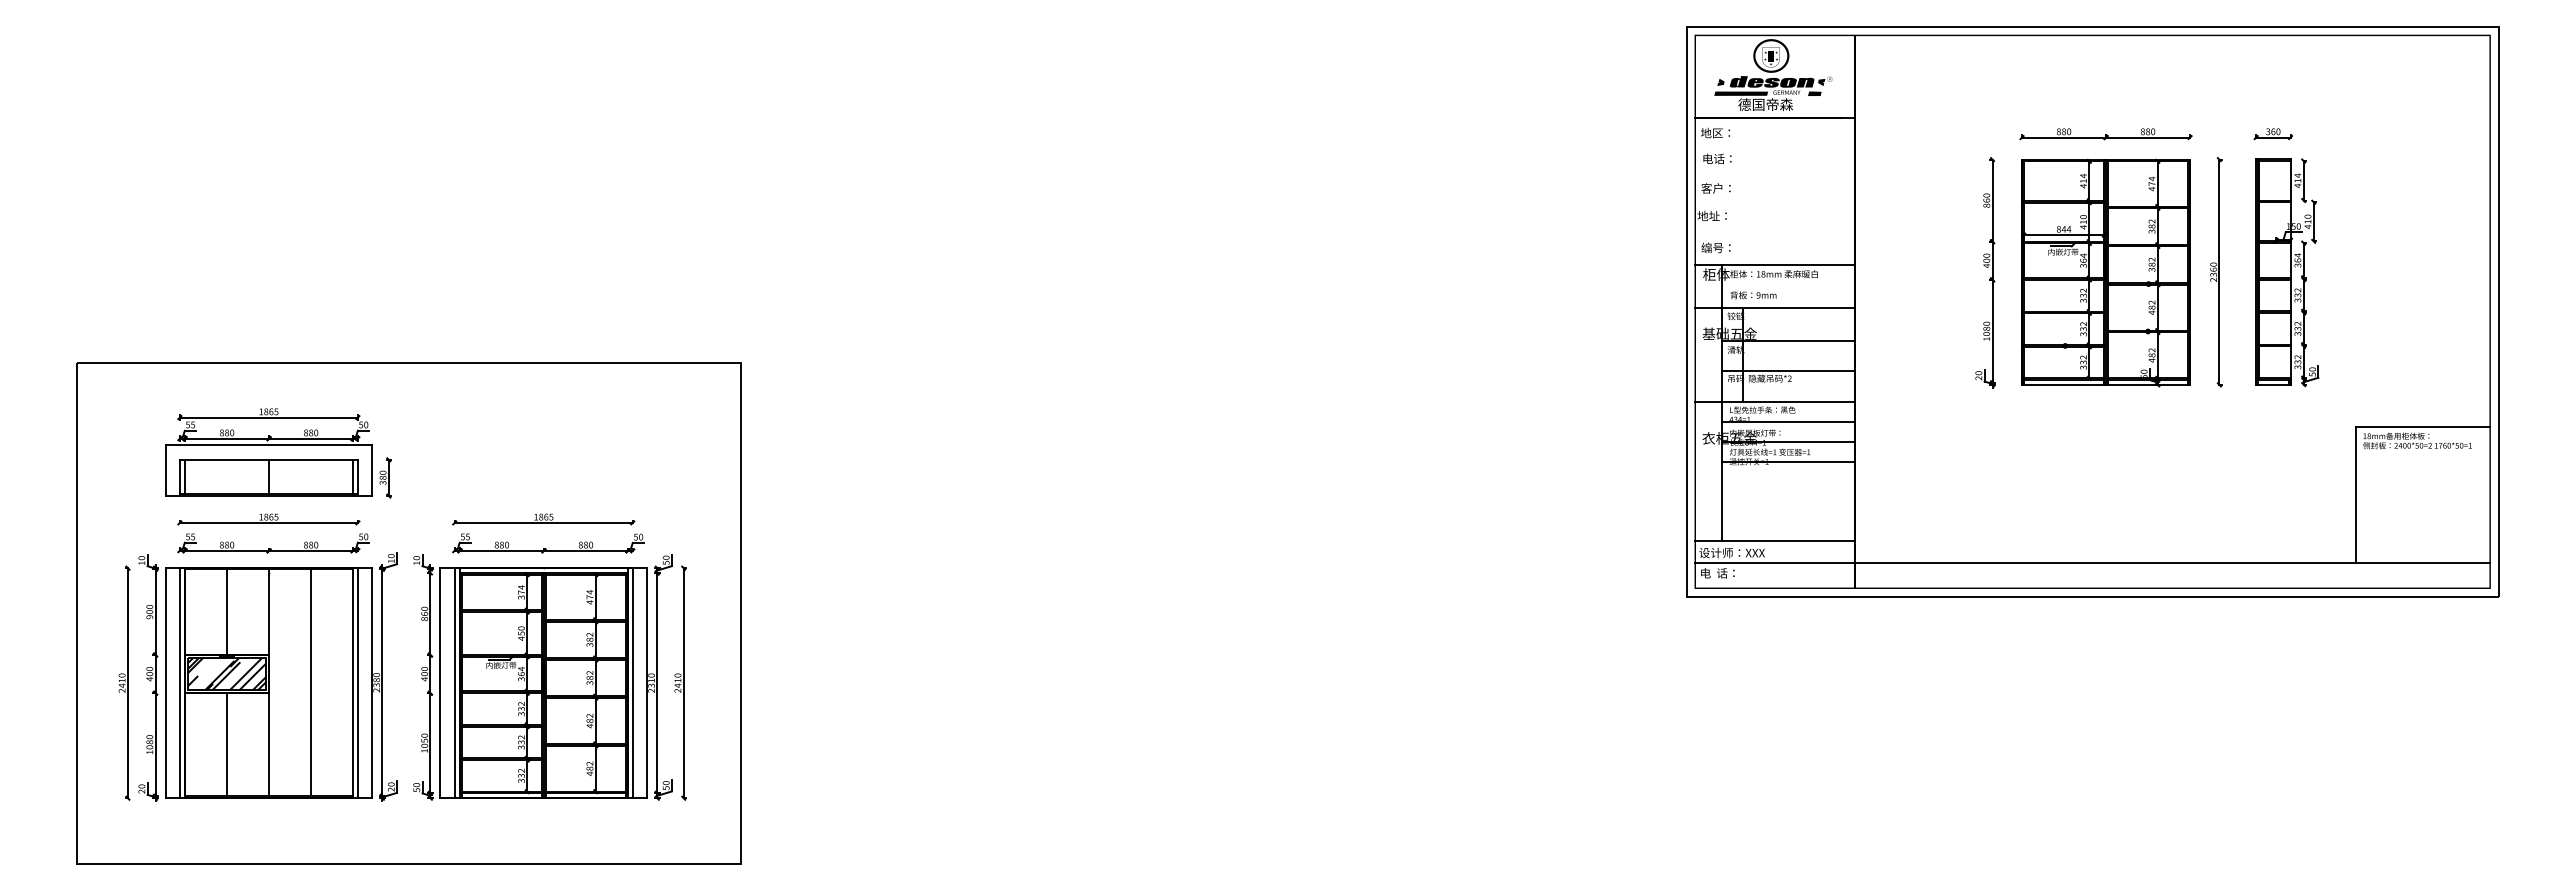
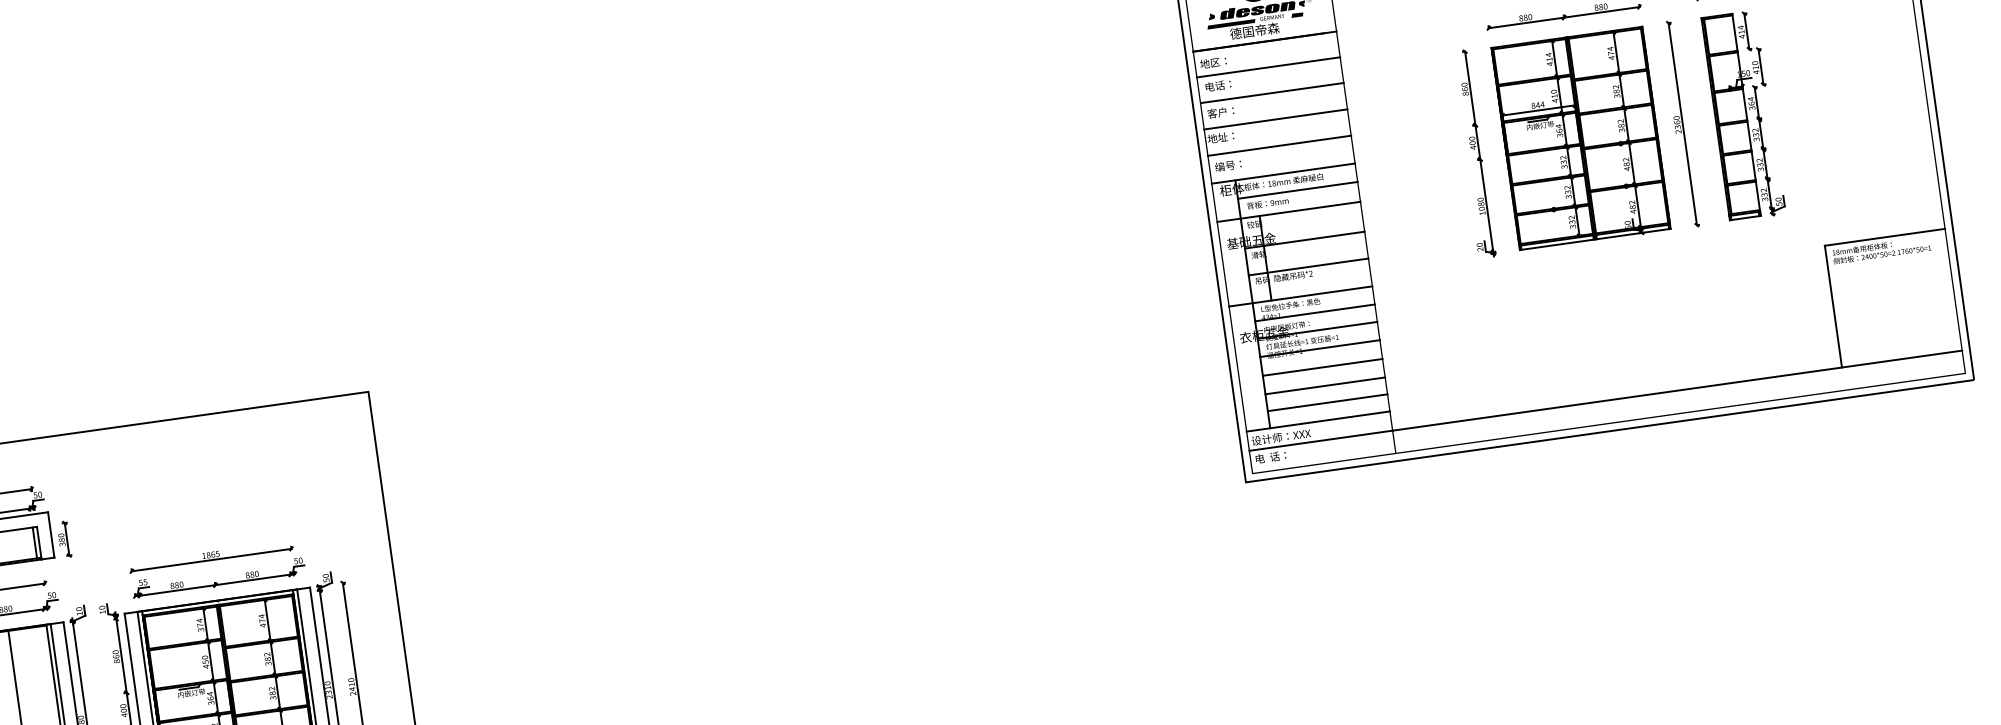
line: (1775, 146) -> (1268, 67), added
line: (1775, 175) -> (1272, 93), added
line: (1775, 204) -> (1276, 119), added
line: (1775, 233) -> (1279, 145), added
line: (1788, 285) -> (1298, 190), added
line: (1788, 482) -> (1322, 366), added
line: (1788, 503) -> (1325, 385), added
line: (1788, 522) -> (1327, 402), added

